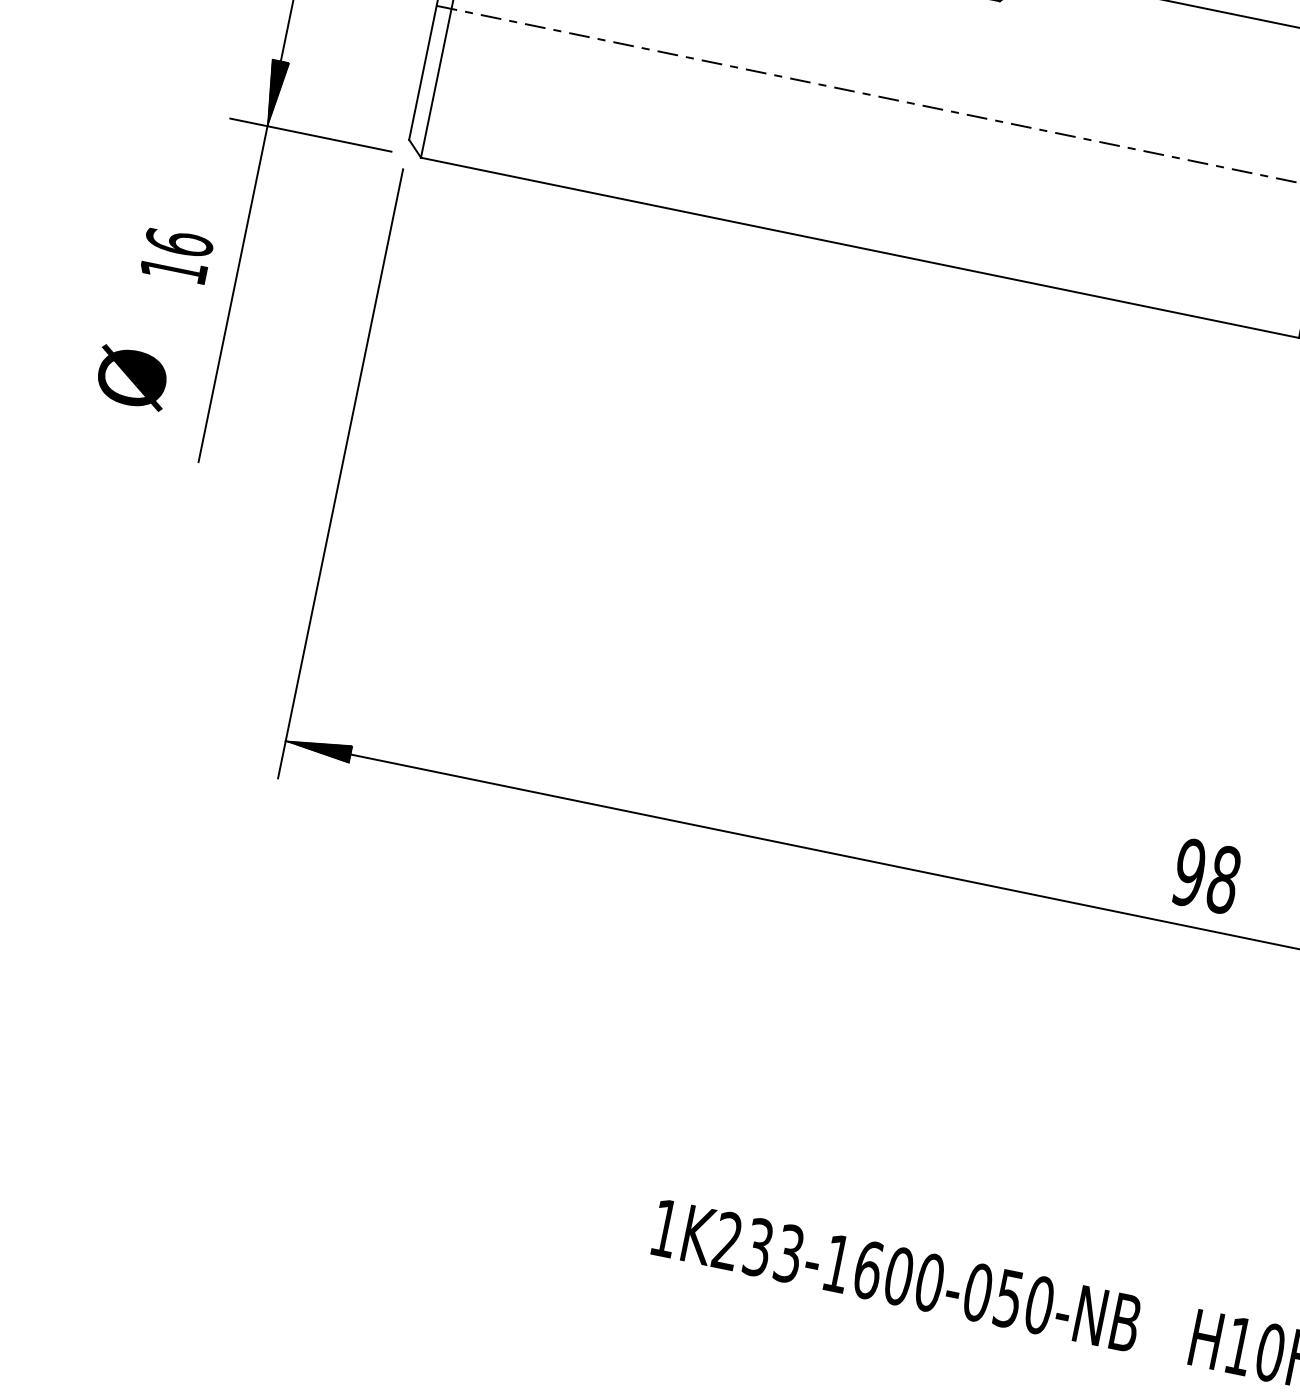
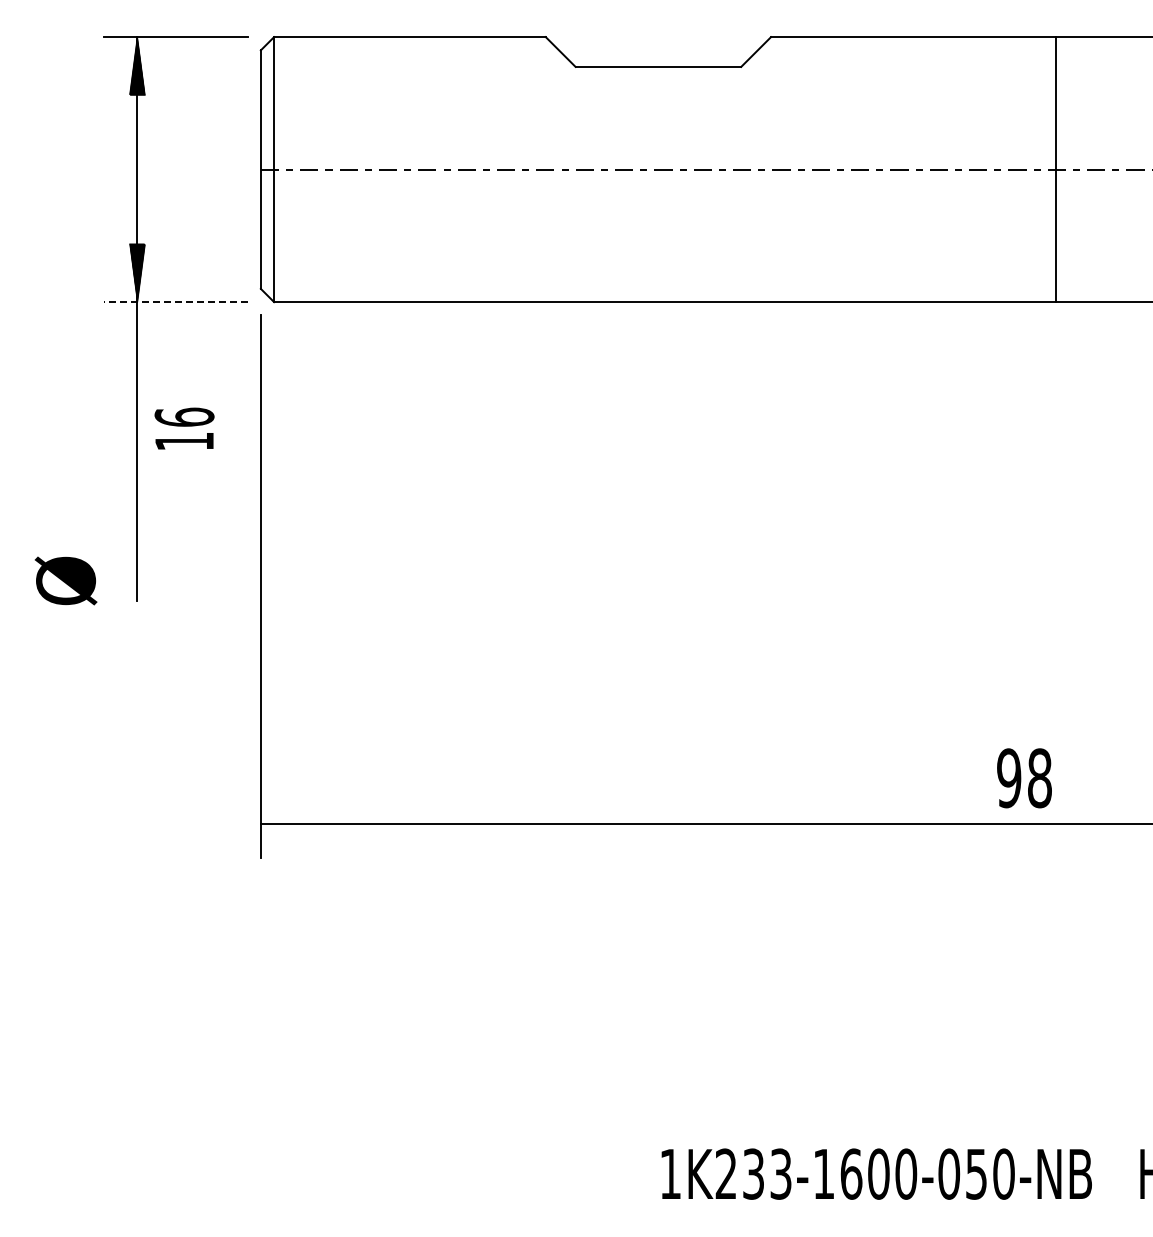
line: (311, 135) -> (176, 302), solid -> dashed
text: (176, 255) -> (184, 428), moved
text: (131, 377) -> (65, 580), moved
hatch: (318, 746) -> (289, 823), removed
text: (1206, 876) -> (1024, 778), moved

